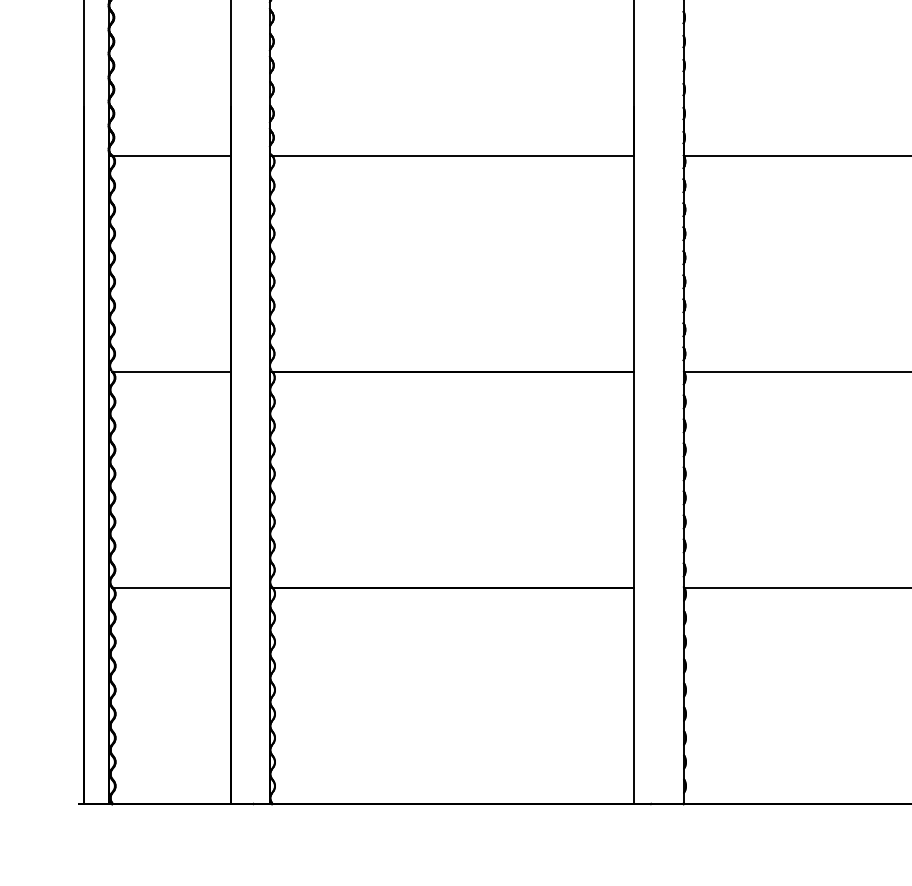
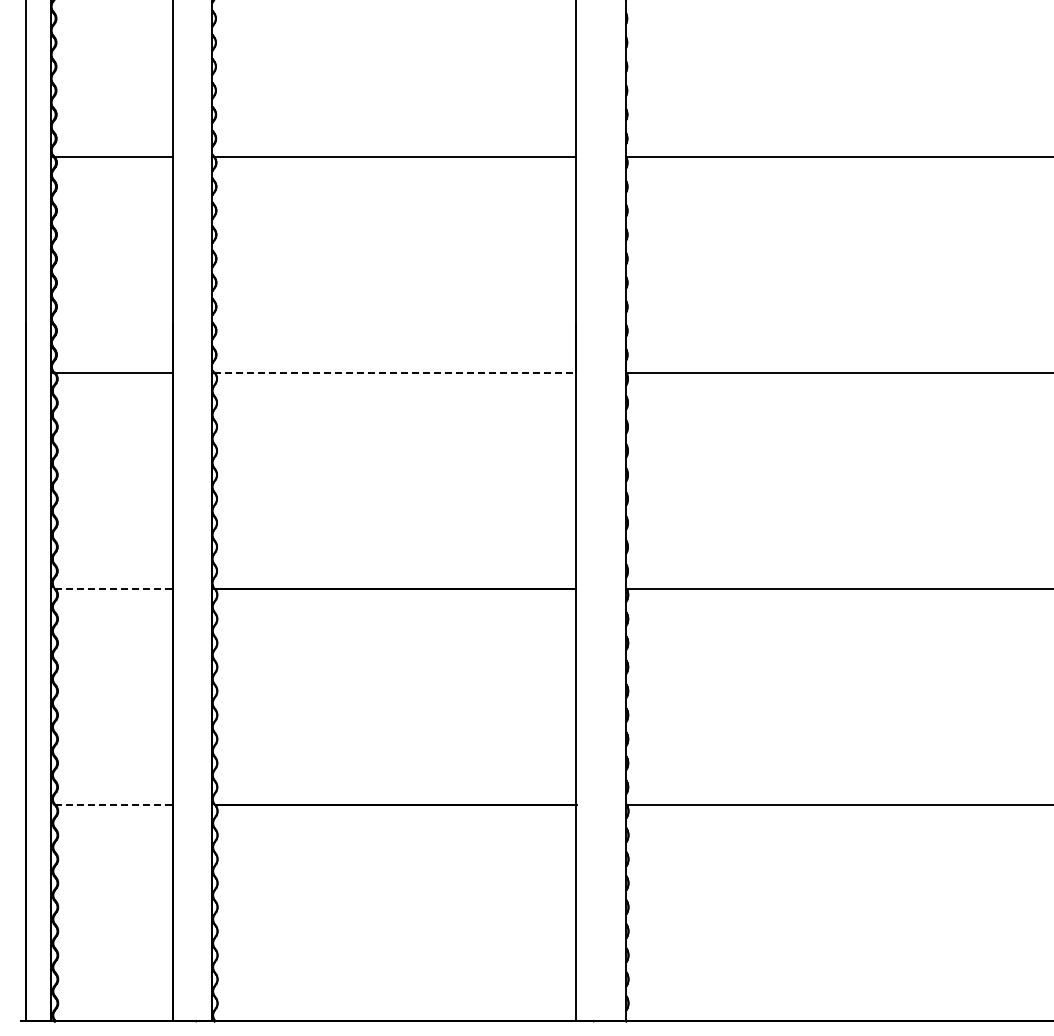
line: (452, 155) -> (395, 372), solid -> dashed
line: (171, 372) -> (114, 589), solid -> dashed
line: (171, 588) -> (114, 805), solid -> dashed

